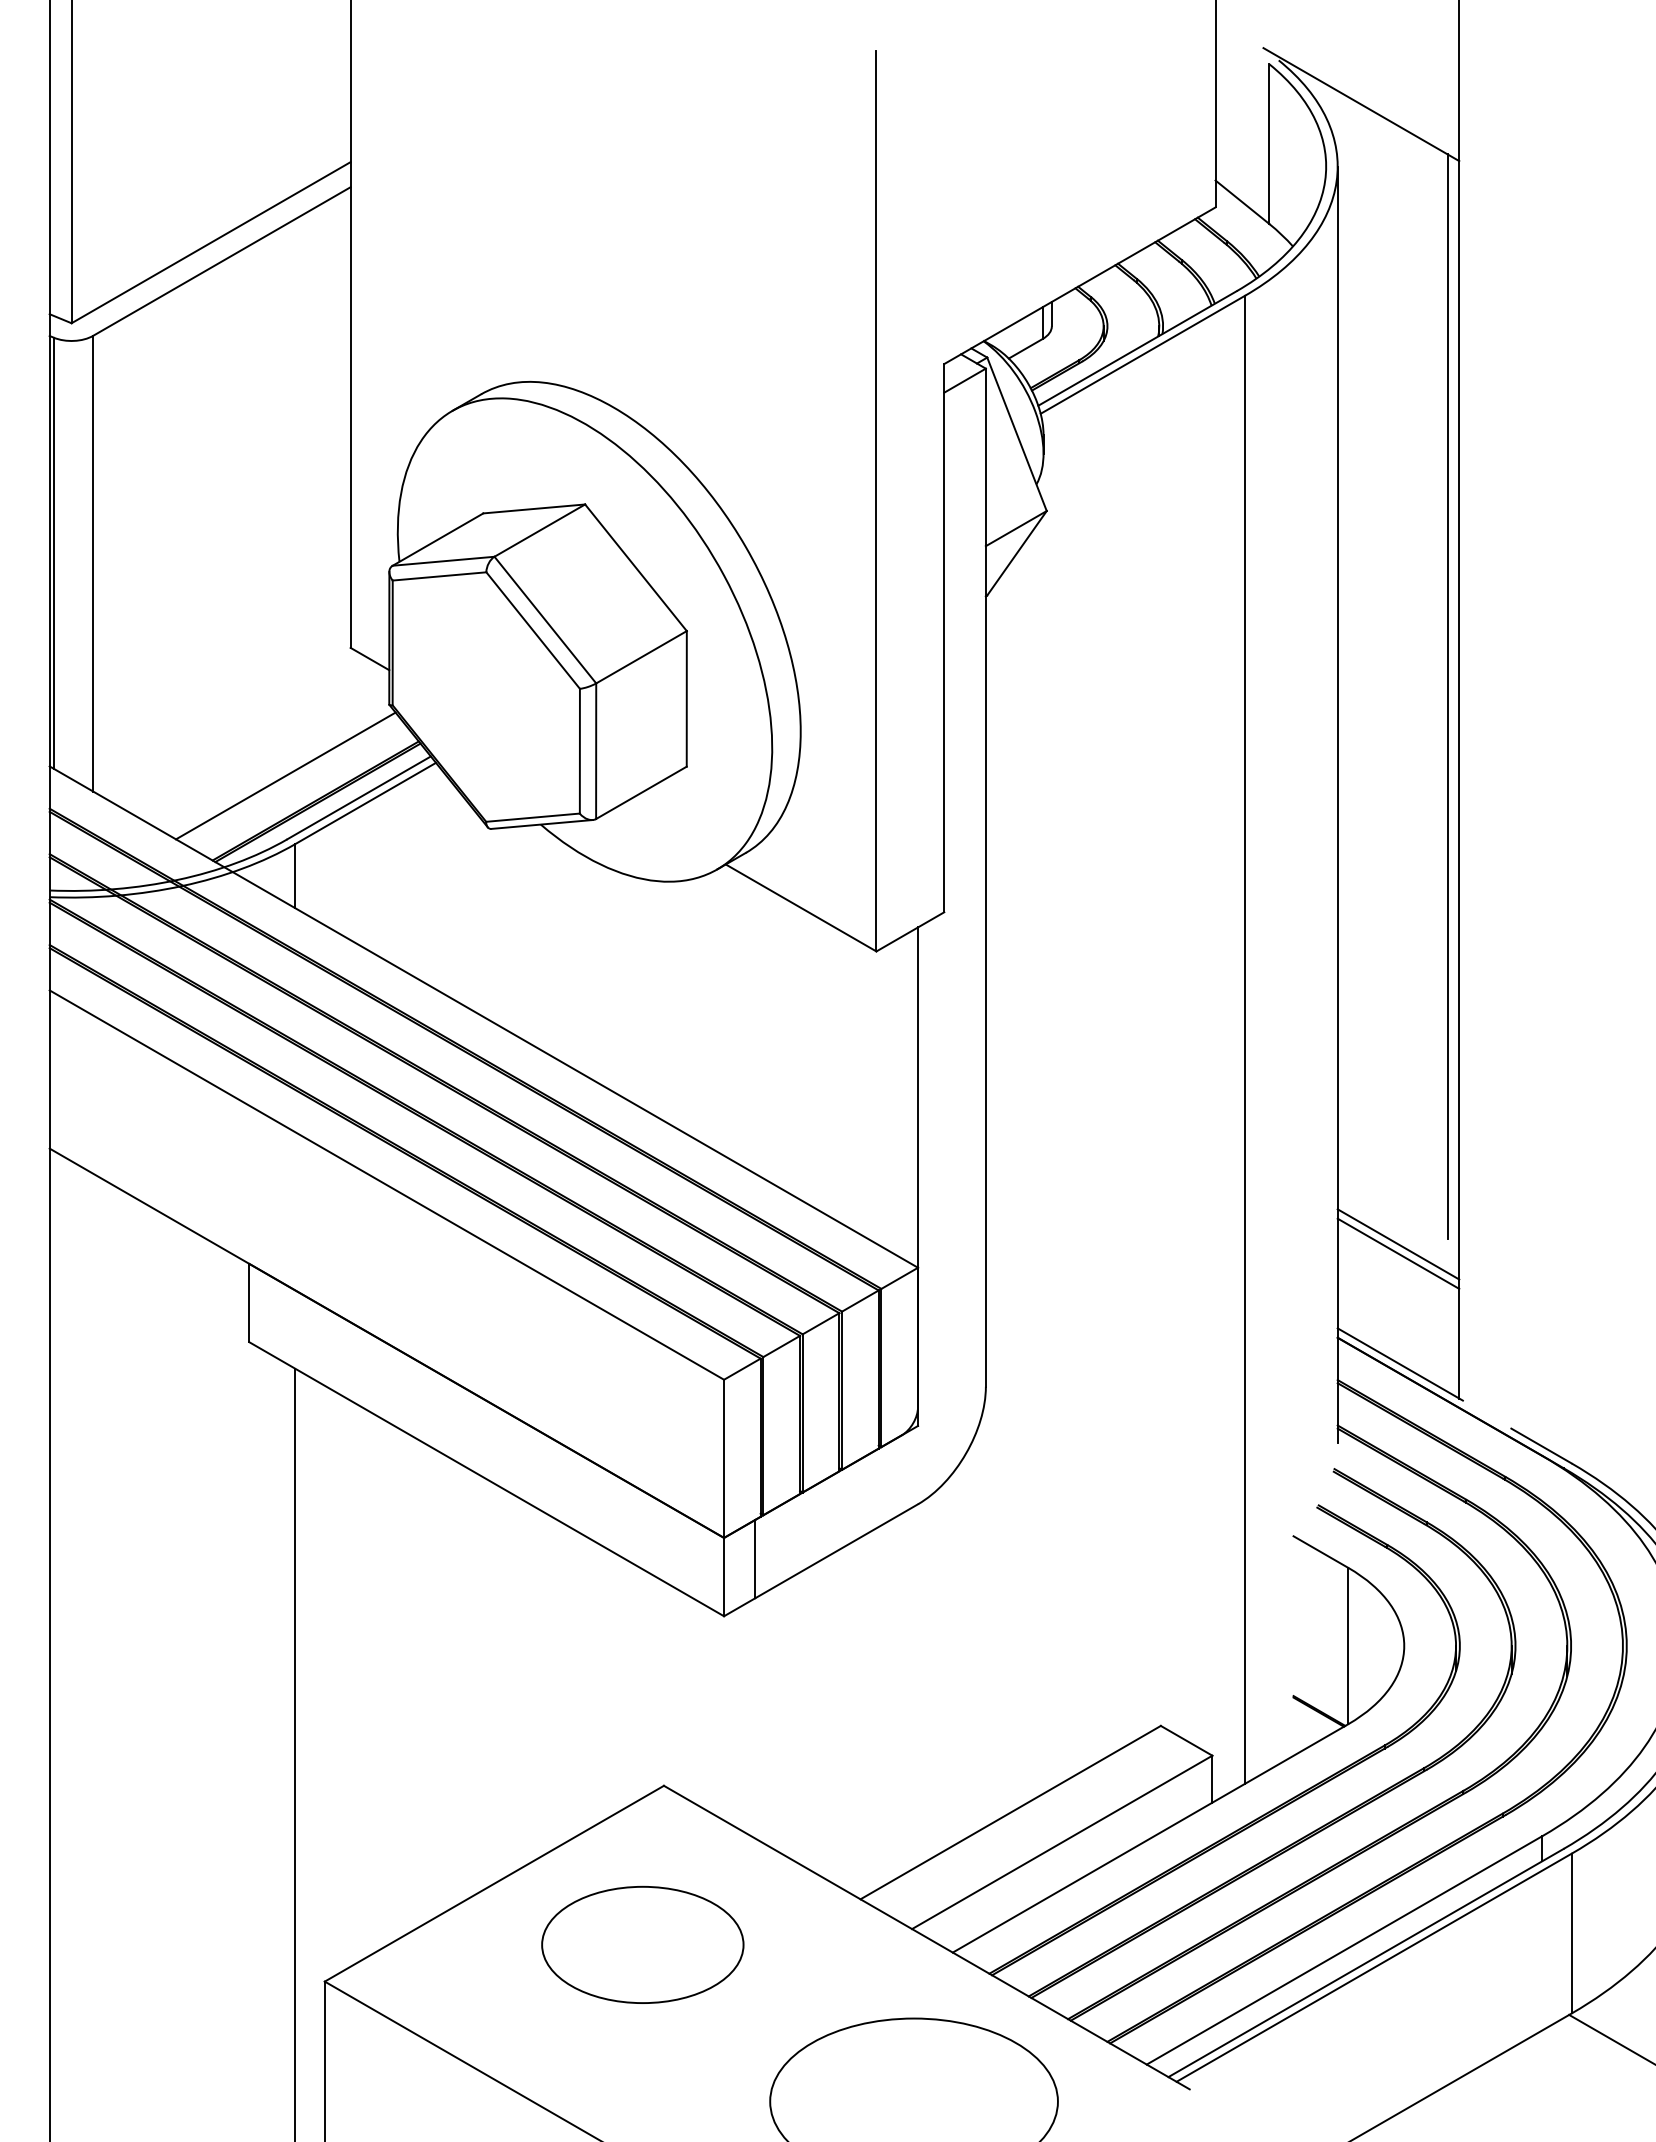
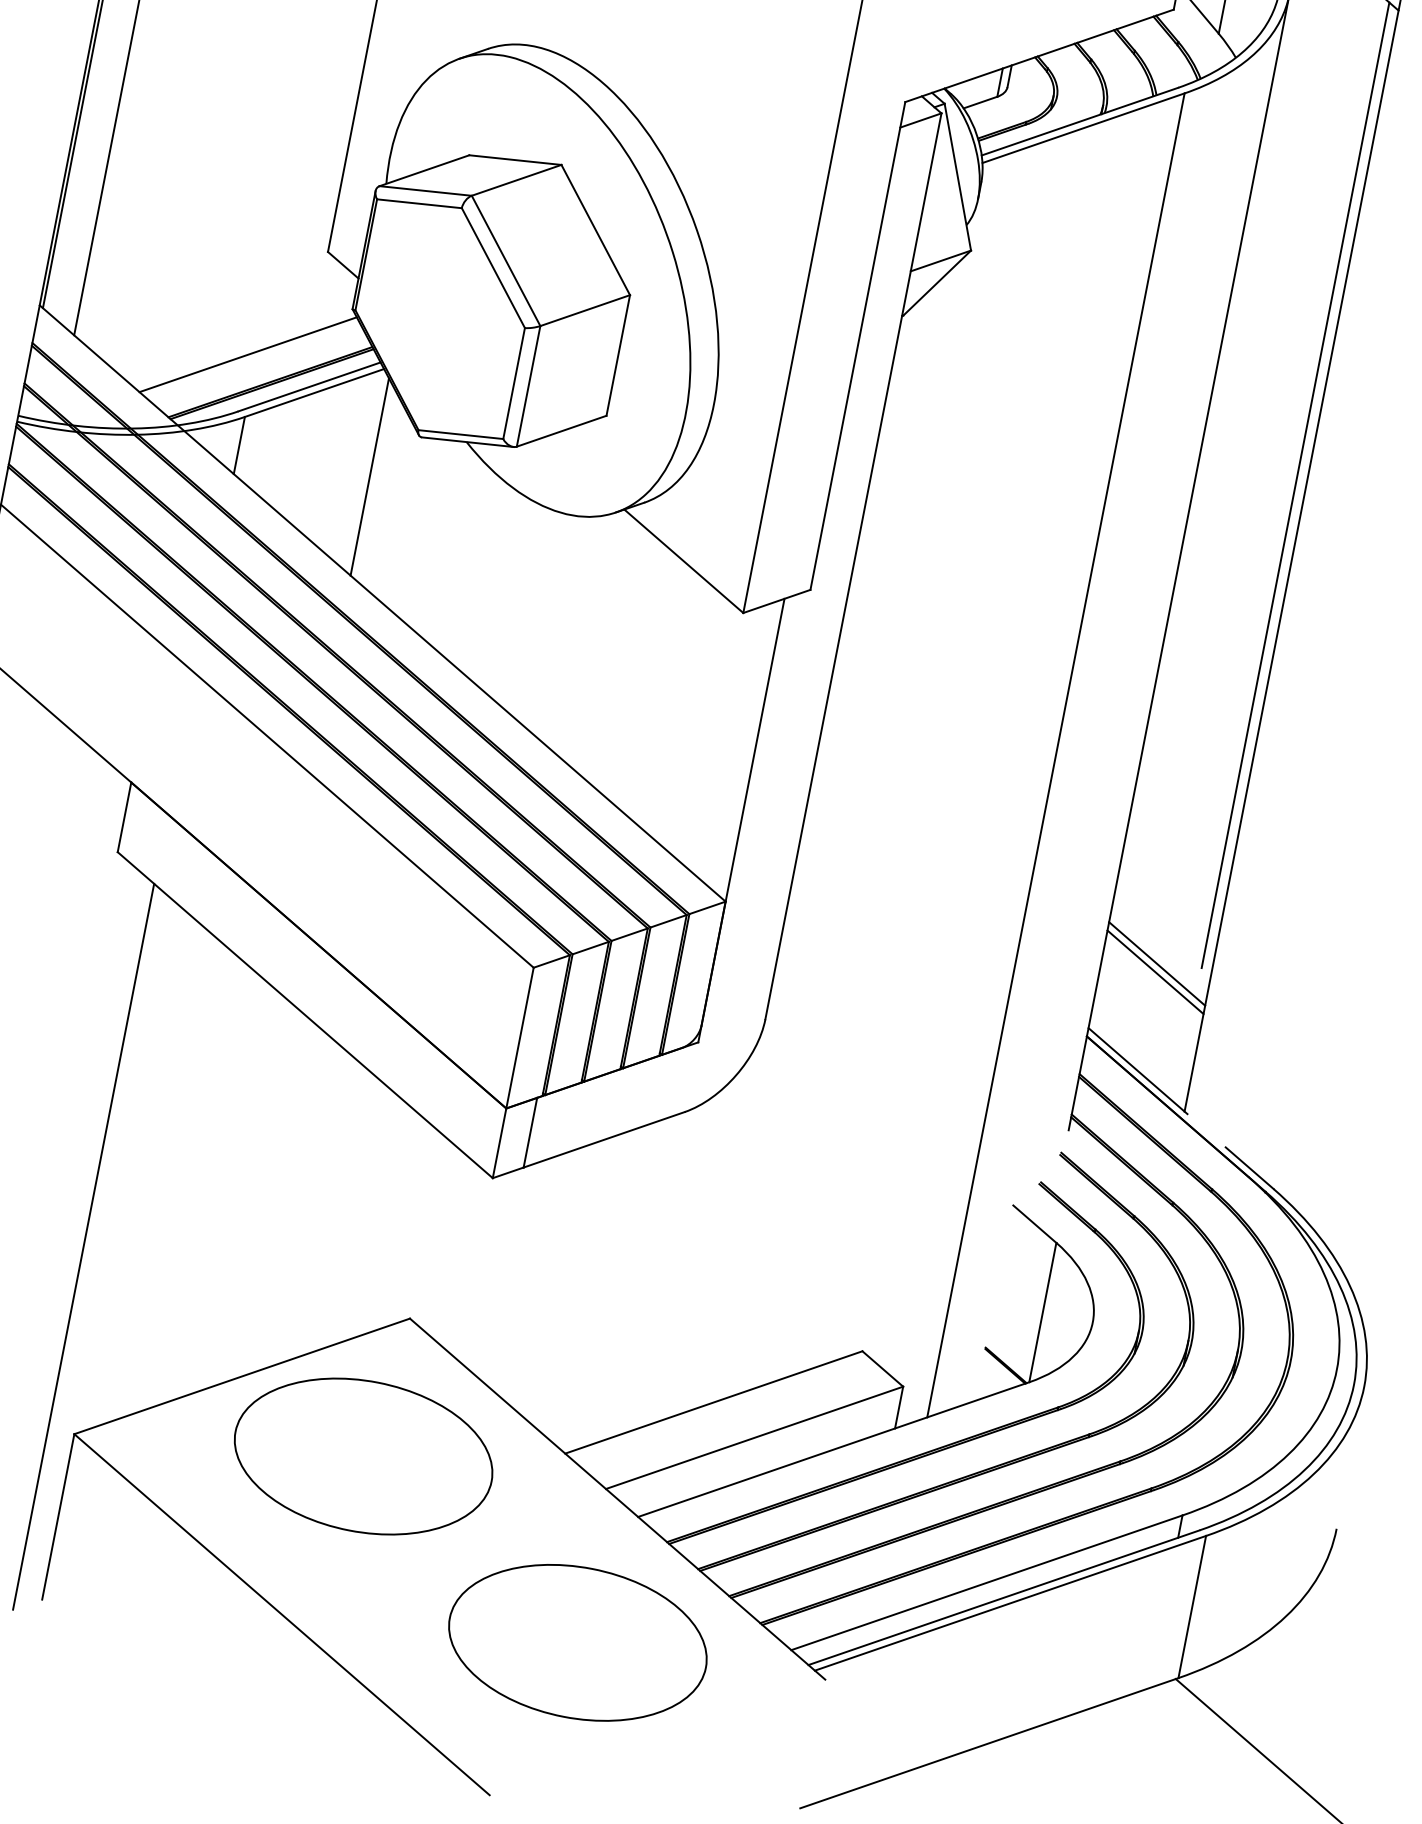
line: (443, 882) -> (370, 476), added
part: (642, 1944) -> (363, 1456), size x1.43

